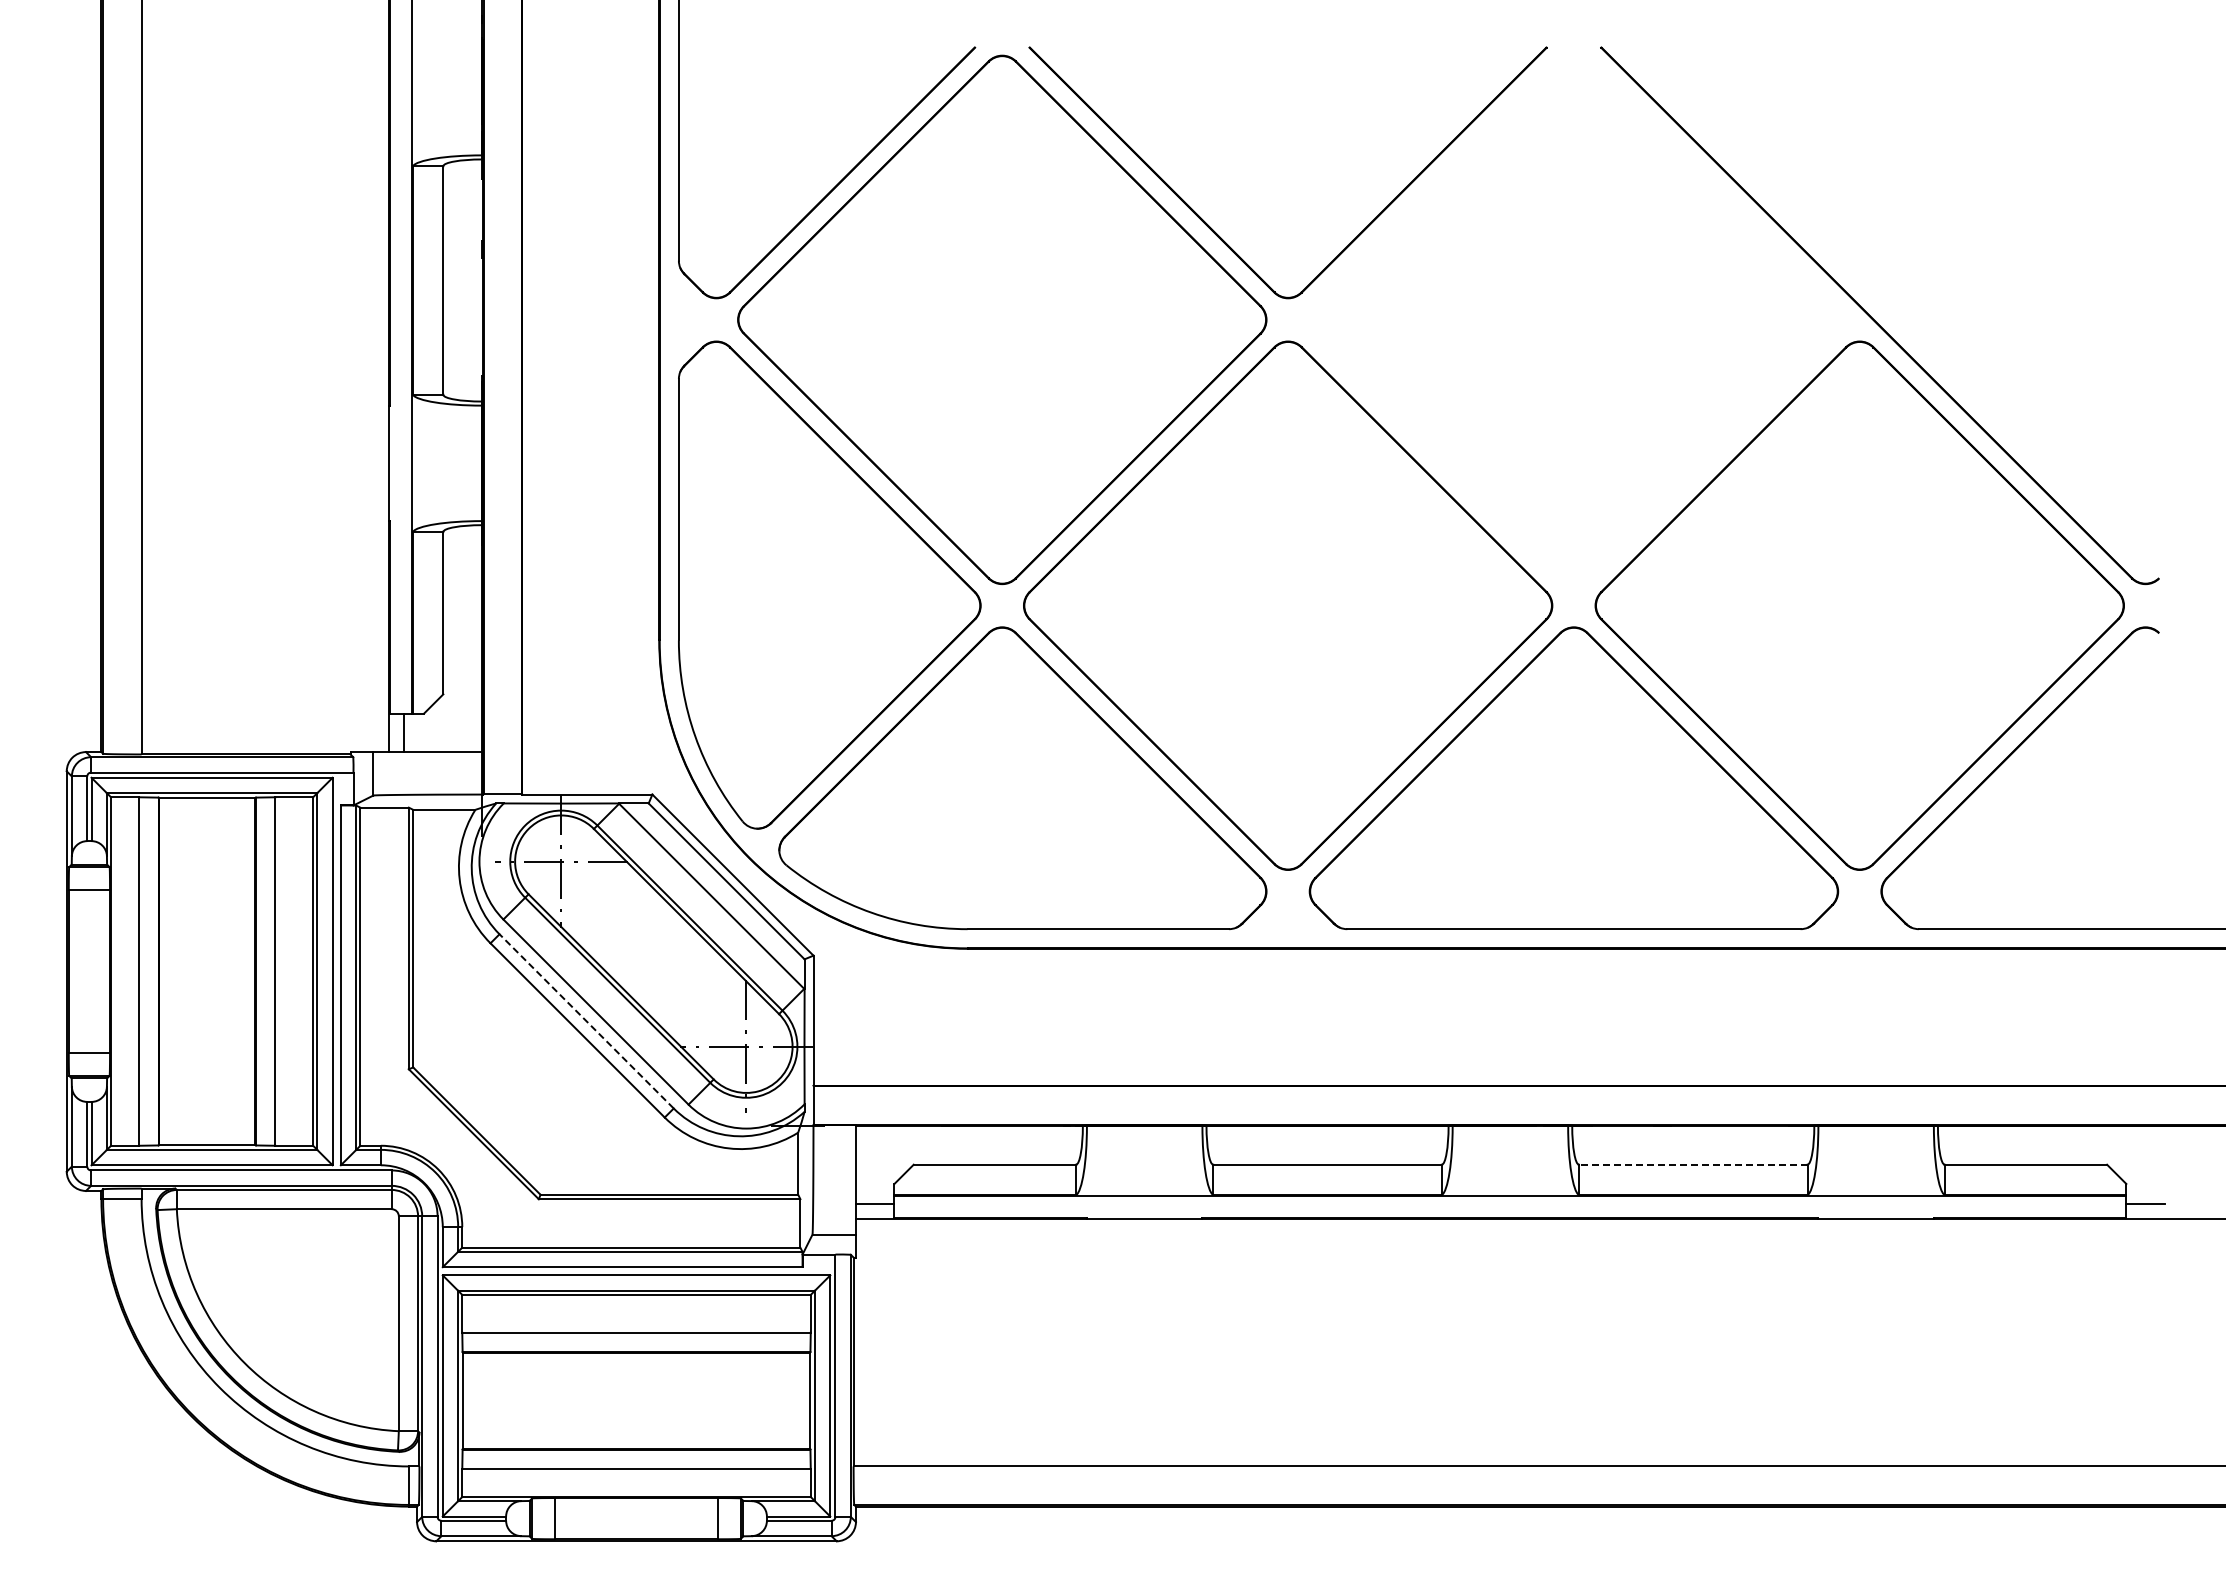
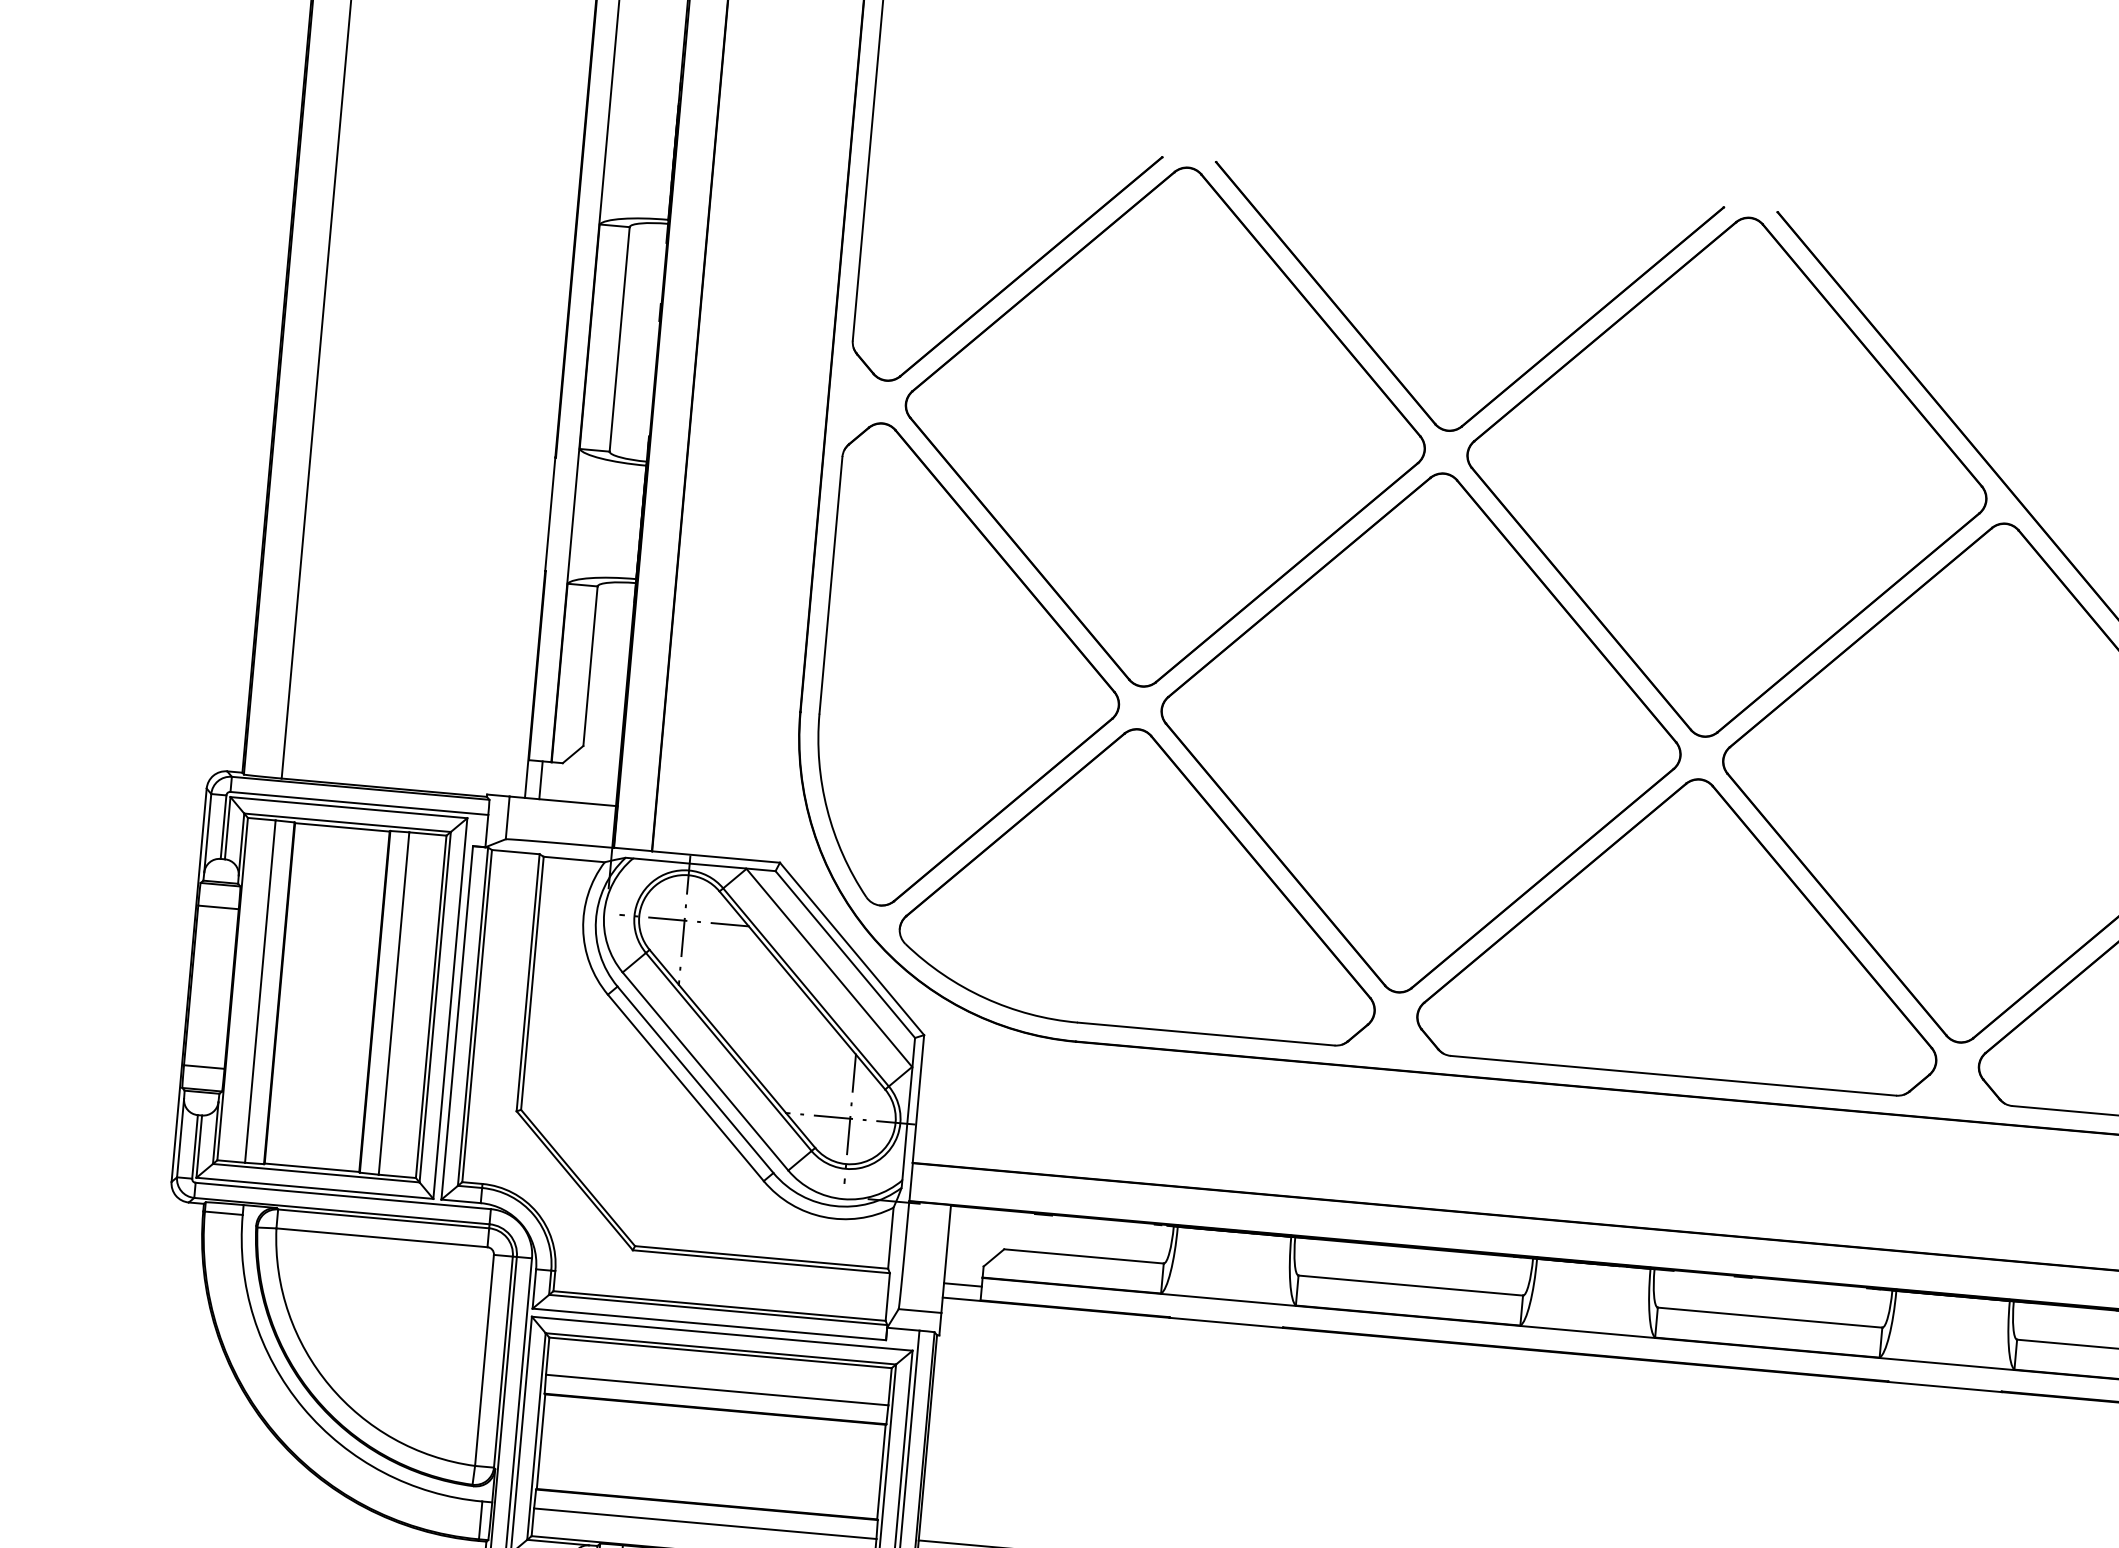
part: (1573, 319) -> (1726, 476), added
line: (586, 1021) -> (695, 1079), dashed -> solid
line: (1692, 1164) -> (1769, 1317), dashed -> solid

